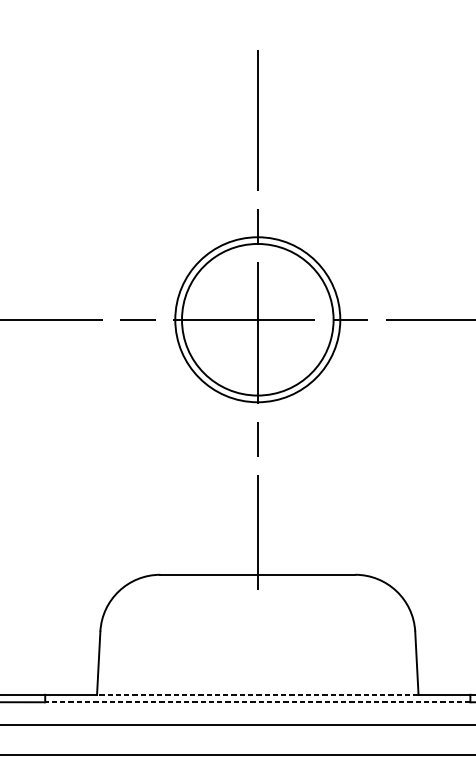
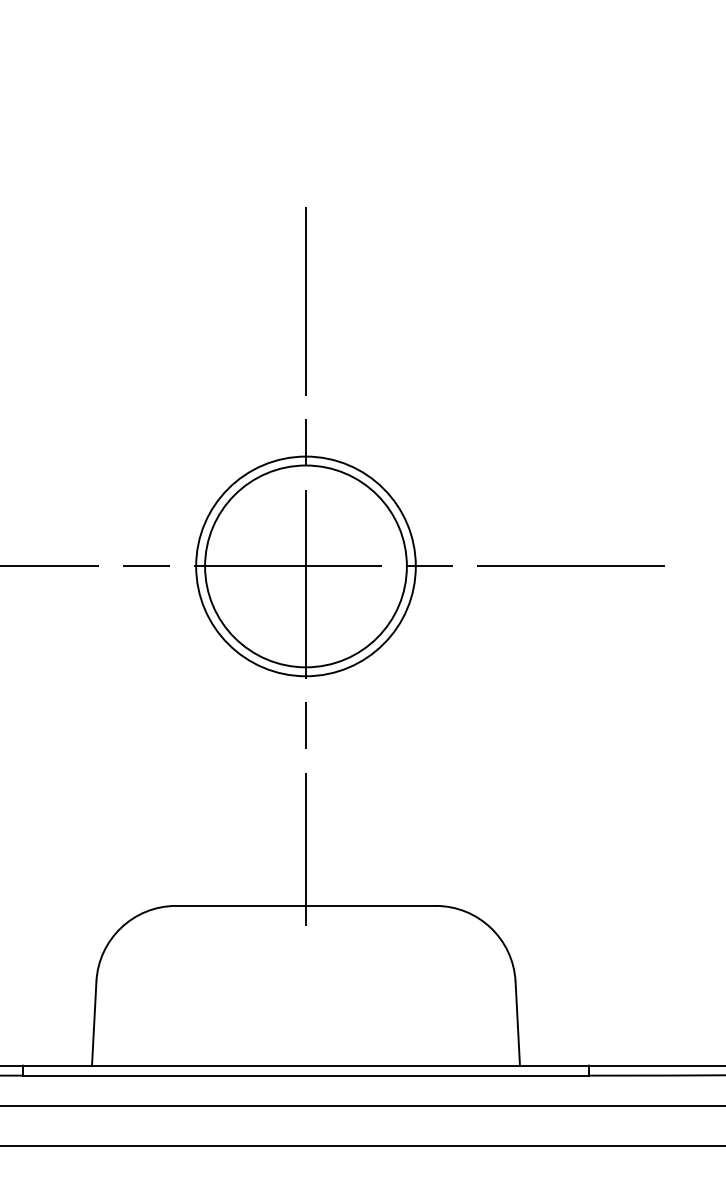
line: (257, 694) -> (305, 1065), dashed -> solid
line: (257, 702) -> (305, 1075), dashed -> solid

